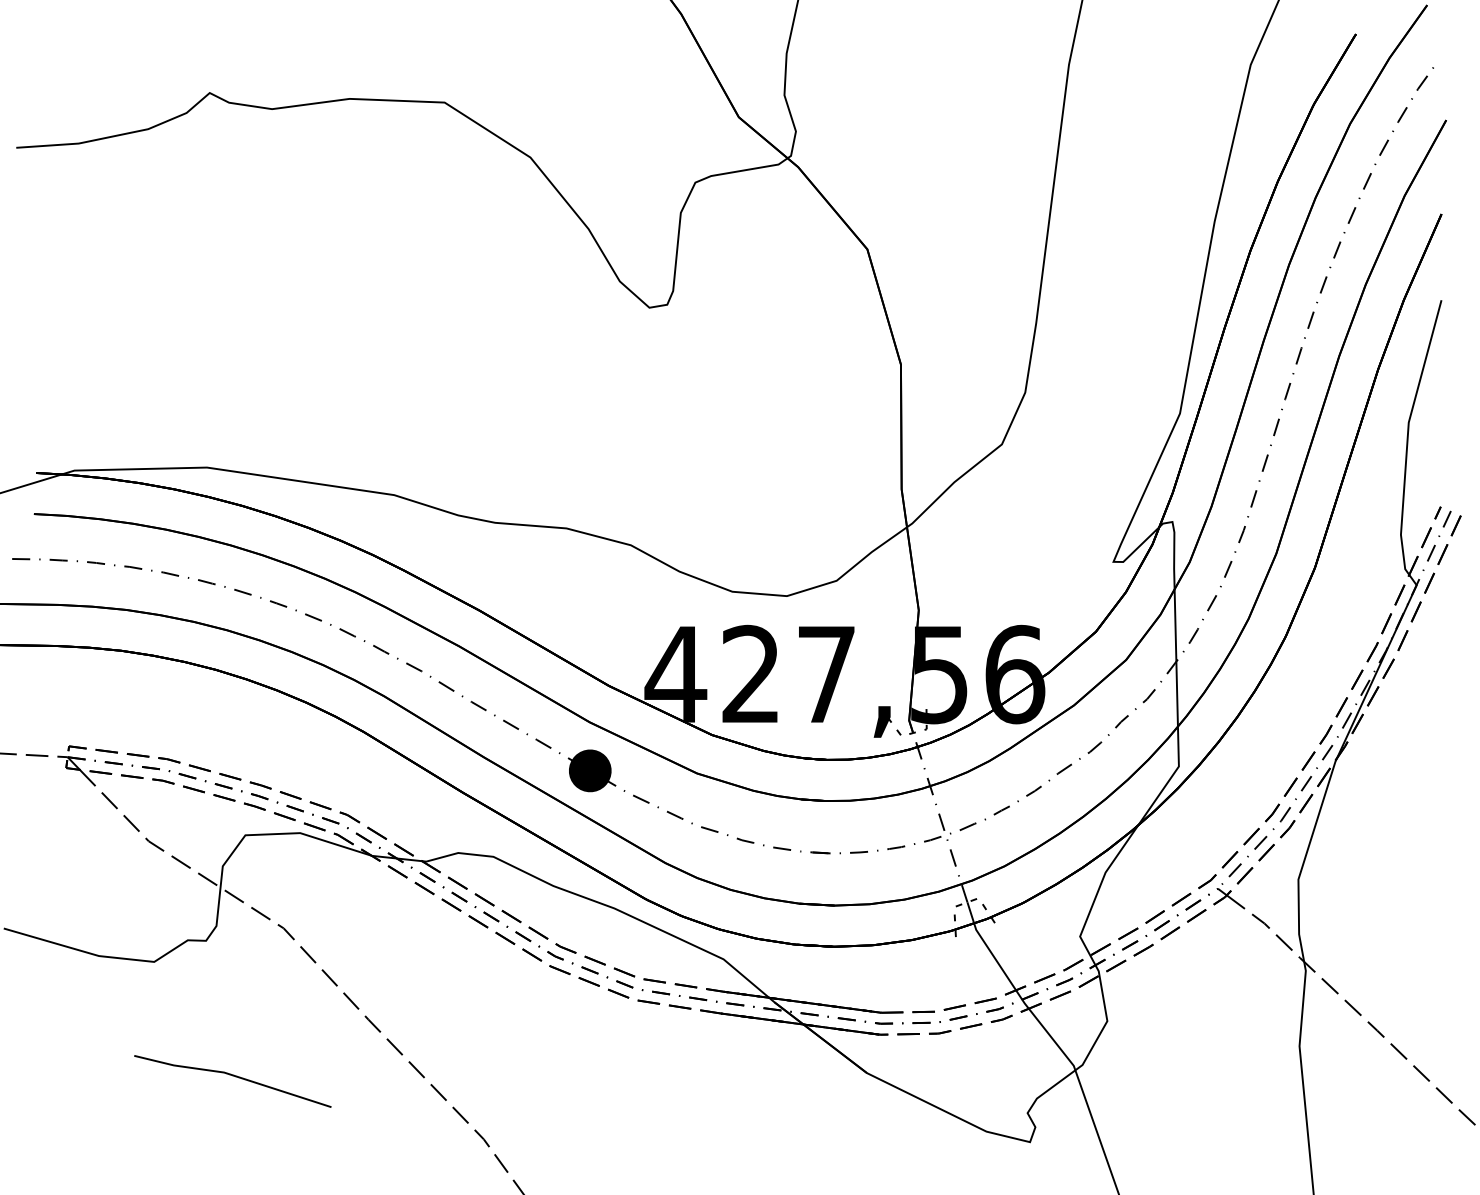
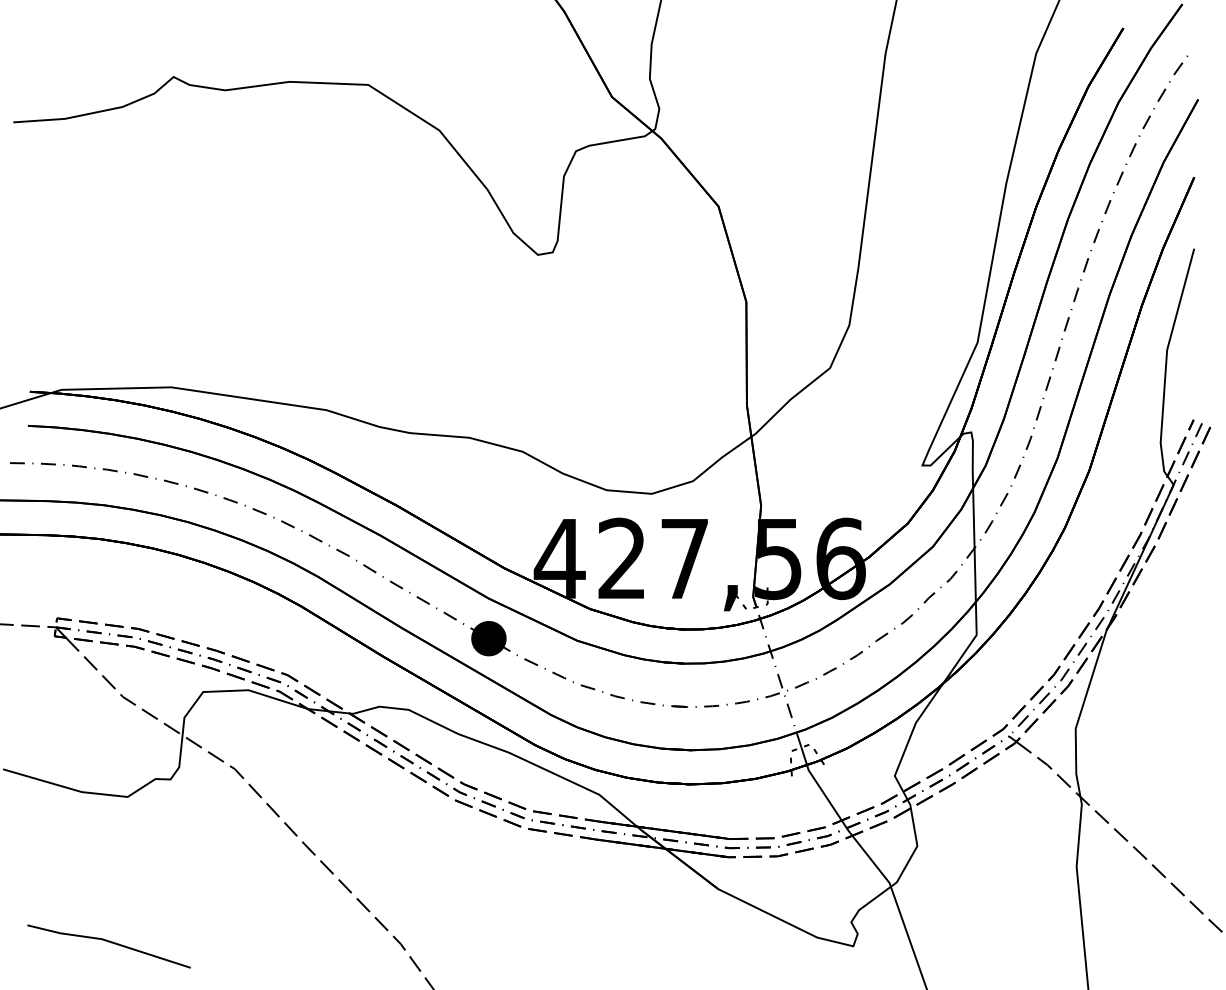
line: (232, 1076) -> (108, 942), moved

